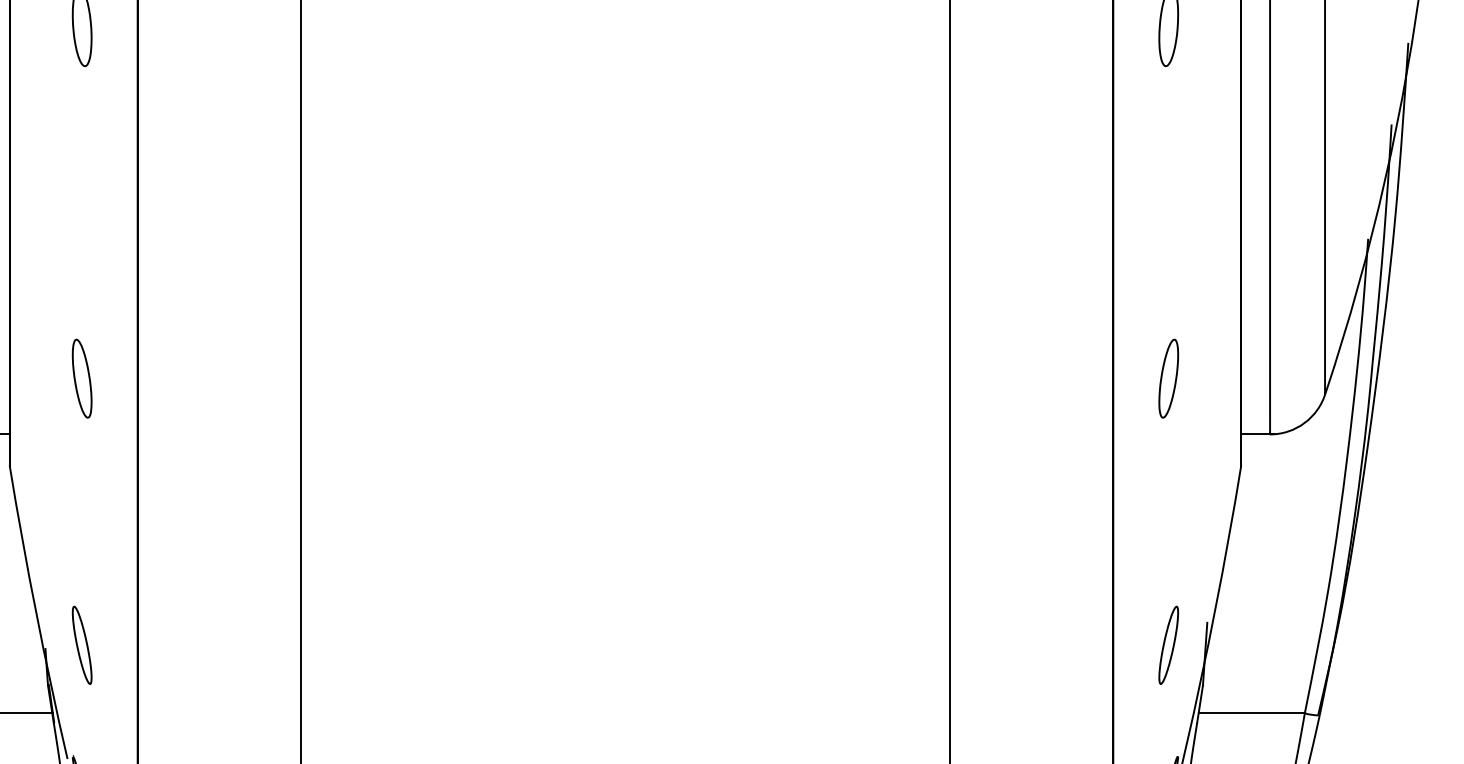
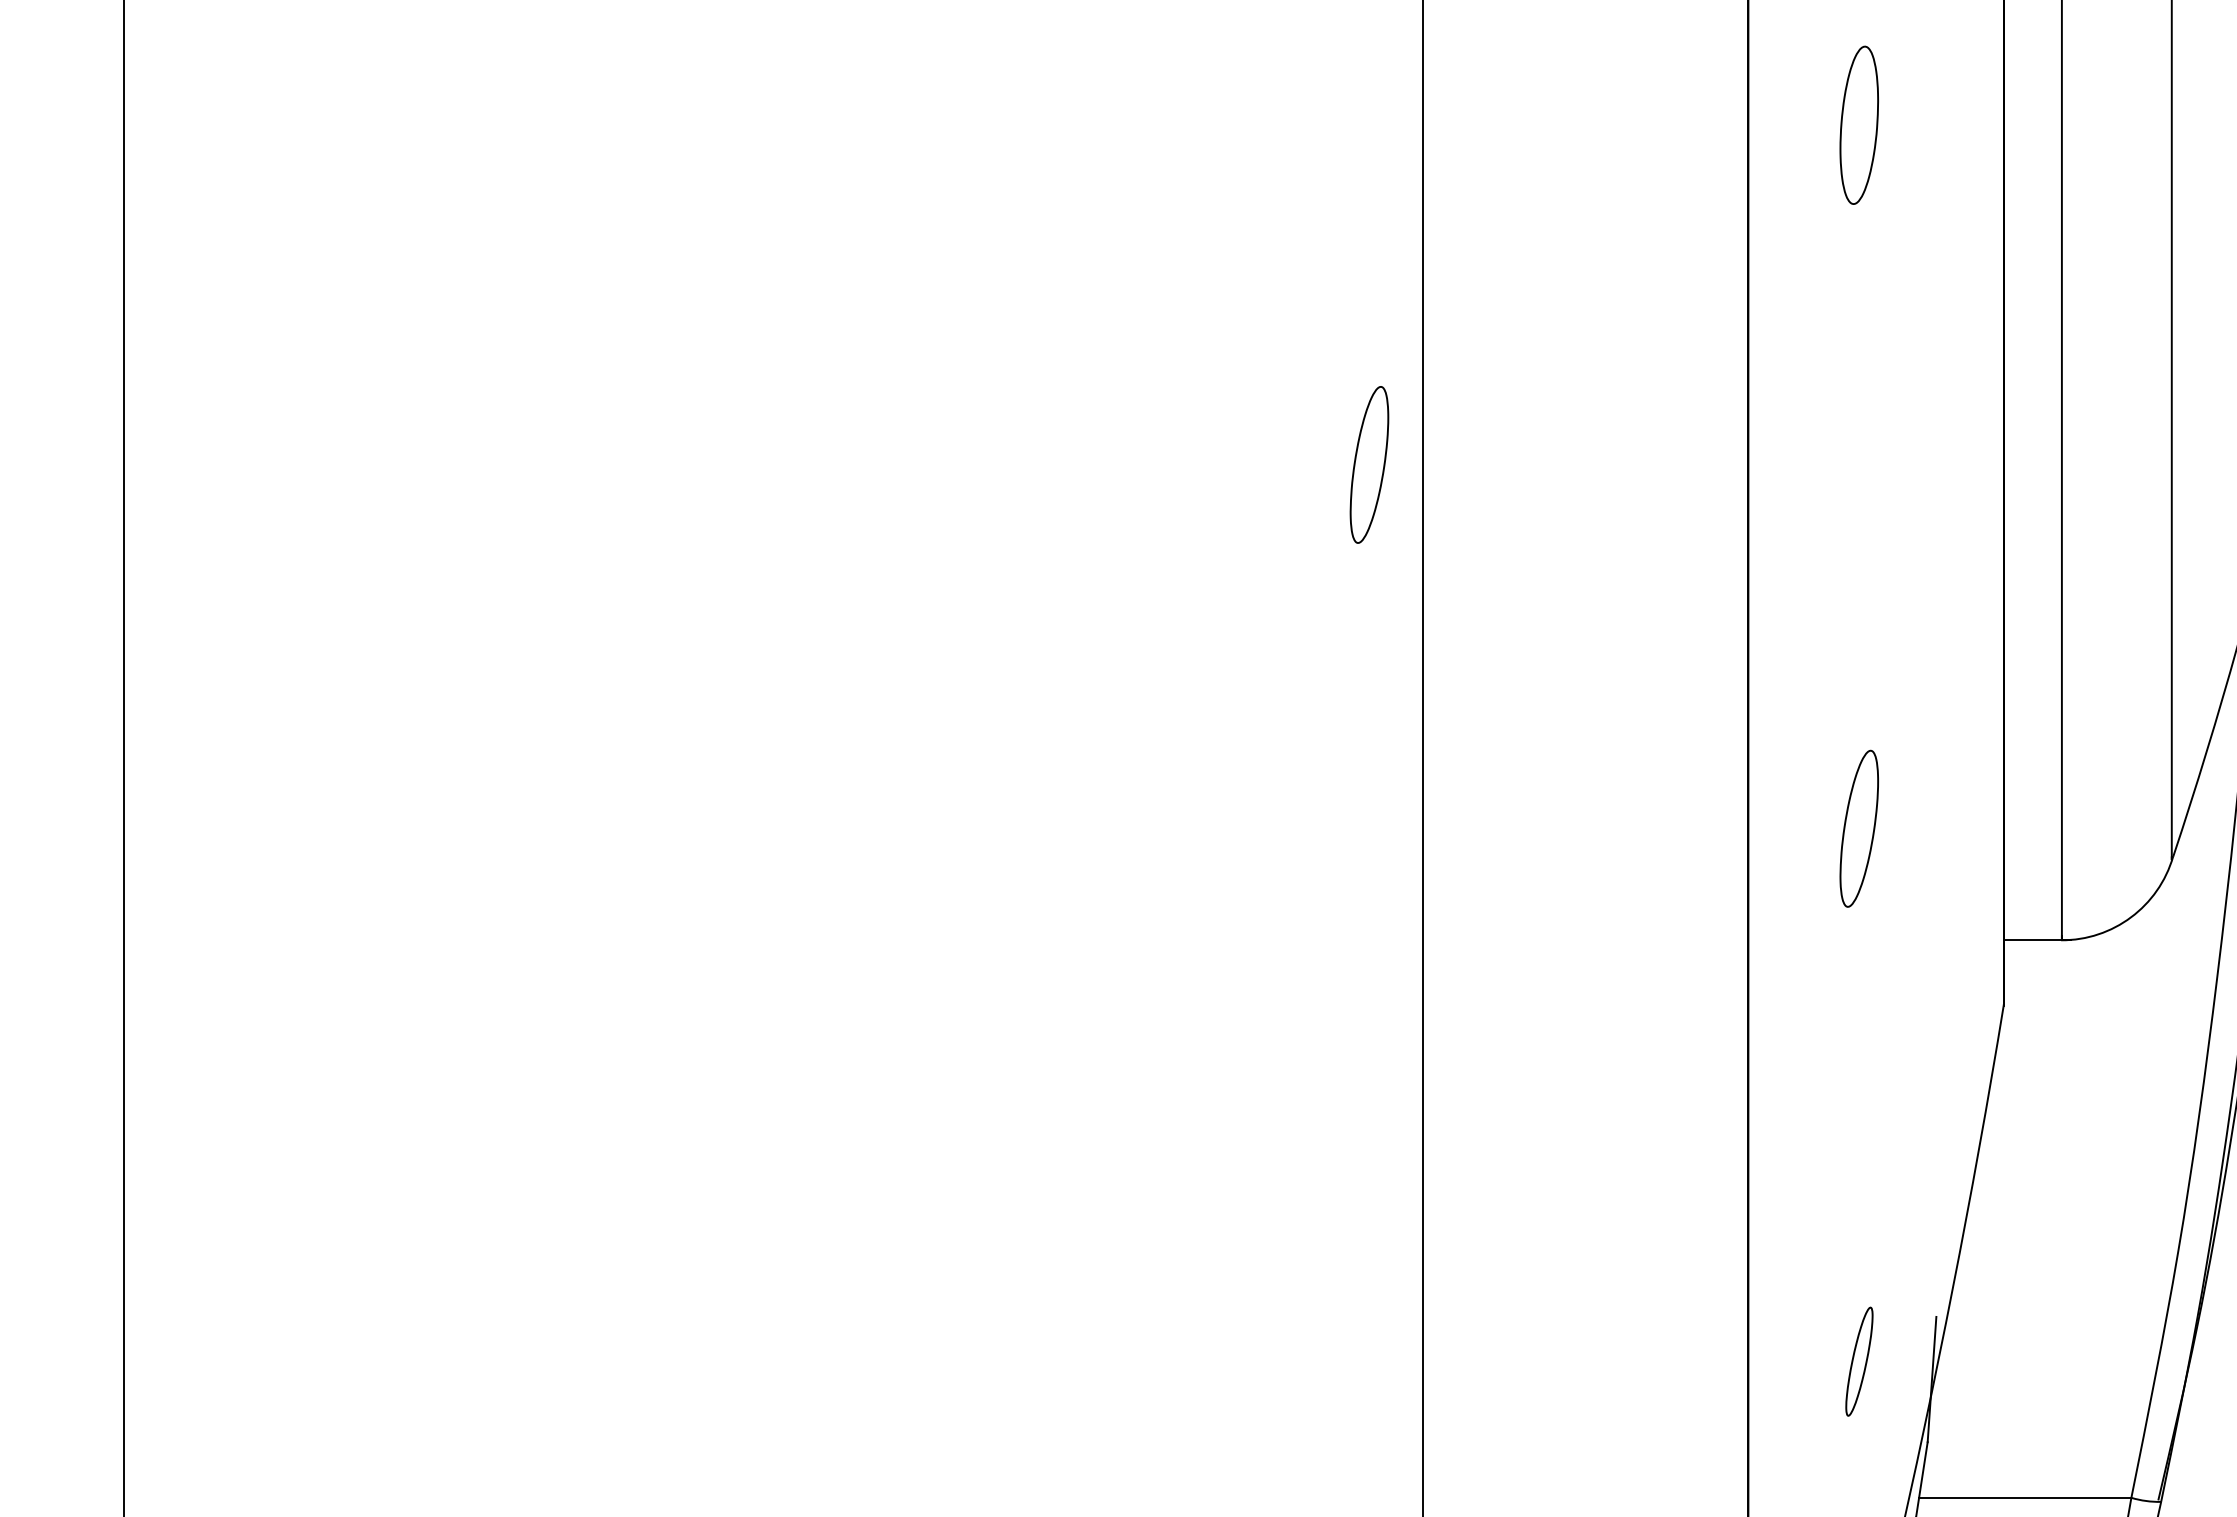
part: (923, 196) -> (1368, 464), added
part: (1168, 644) -> (1858, 1360), size x0.7

